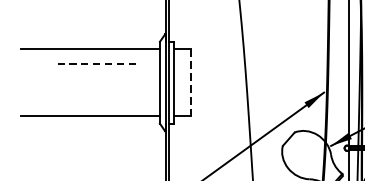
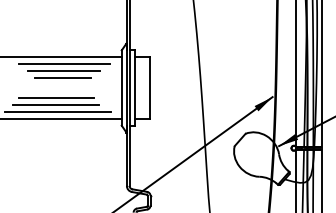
line: (96, 57) -> (63, 64), added
line: (97, 63) -> (64, 70), dashed -> solid
line: (95, 71) -> (62, 77), added
line: (191, 83) -> (150, 88), dashed -> solid
line: (88, 94) -> (56, 98), added
line: (88, 101) -> (56, 105), added
line: (90, 109) -> (57, 112), added

